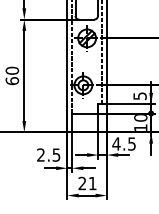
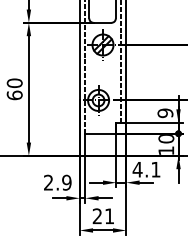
text: (139, 96) -> (164, 113), 5 -> 9
text: (131, 143) -> (155, 169), 4.5 -> 4.1
text: (56, 154) -> (66, 182), 2.5 -> 2.9

